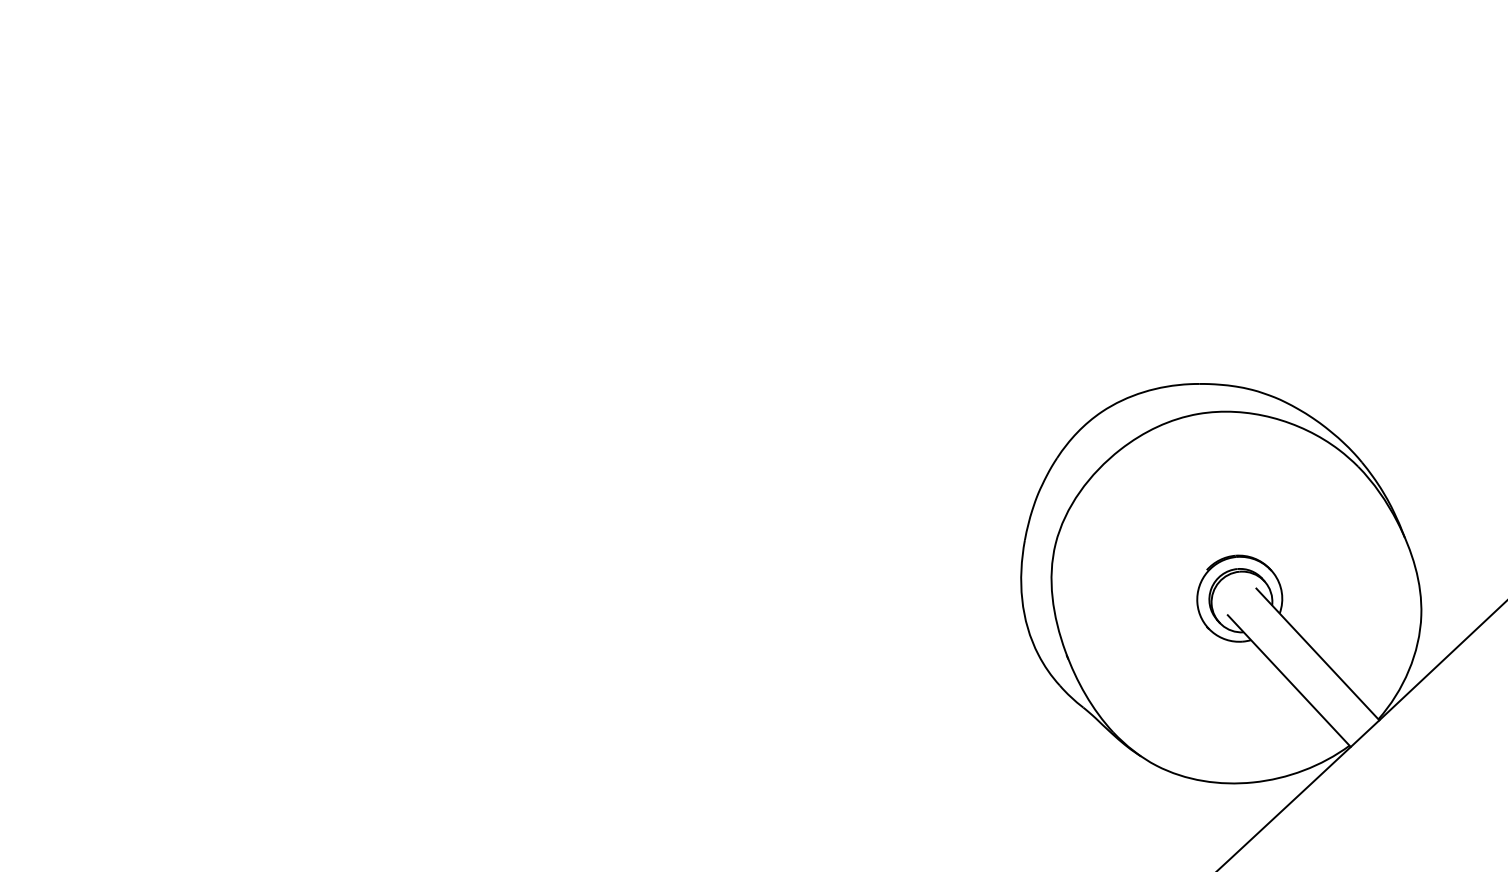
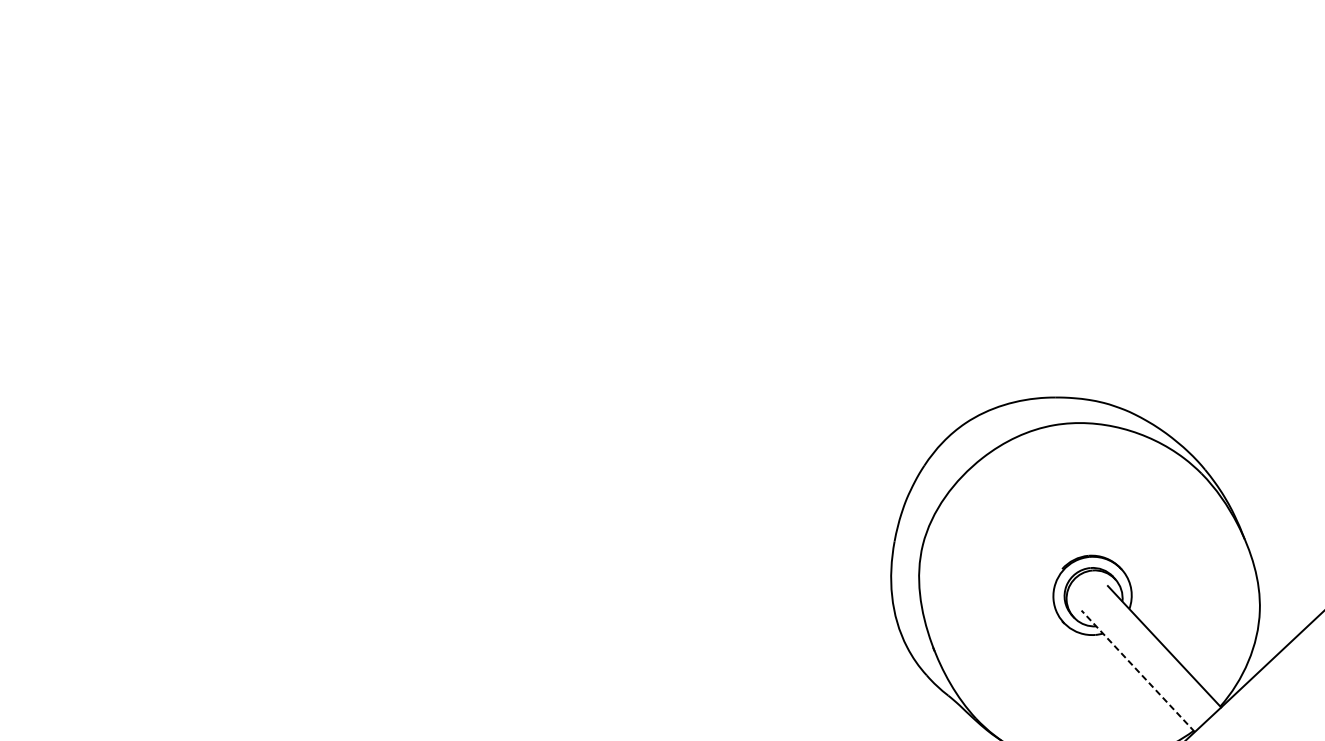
line: (1288, 680) -> (1137, 670), solid -> dashed

